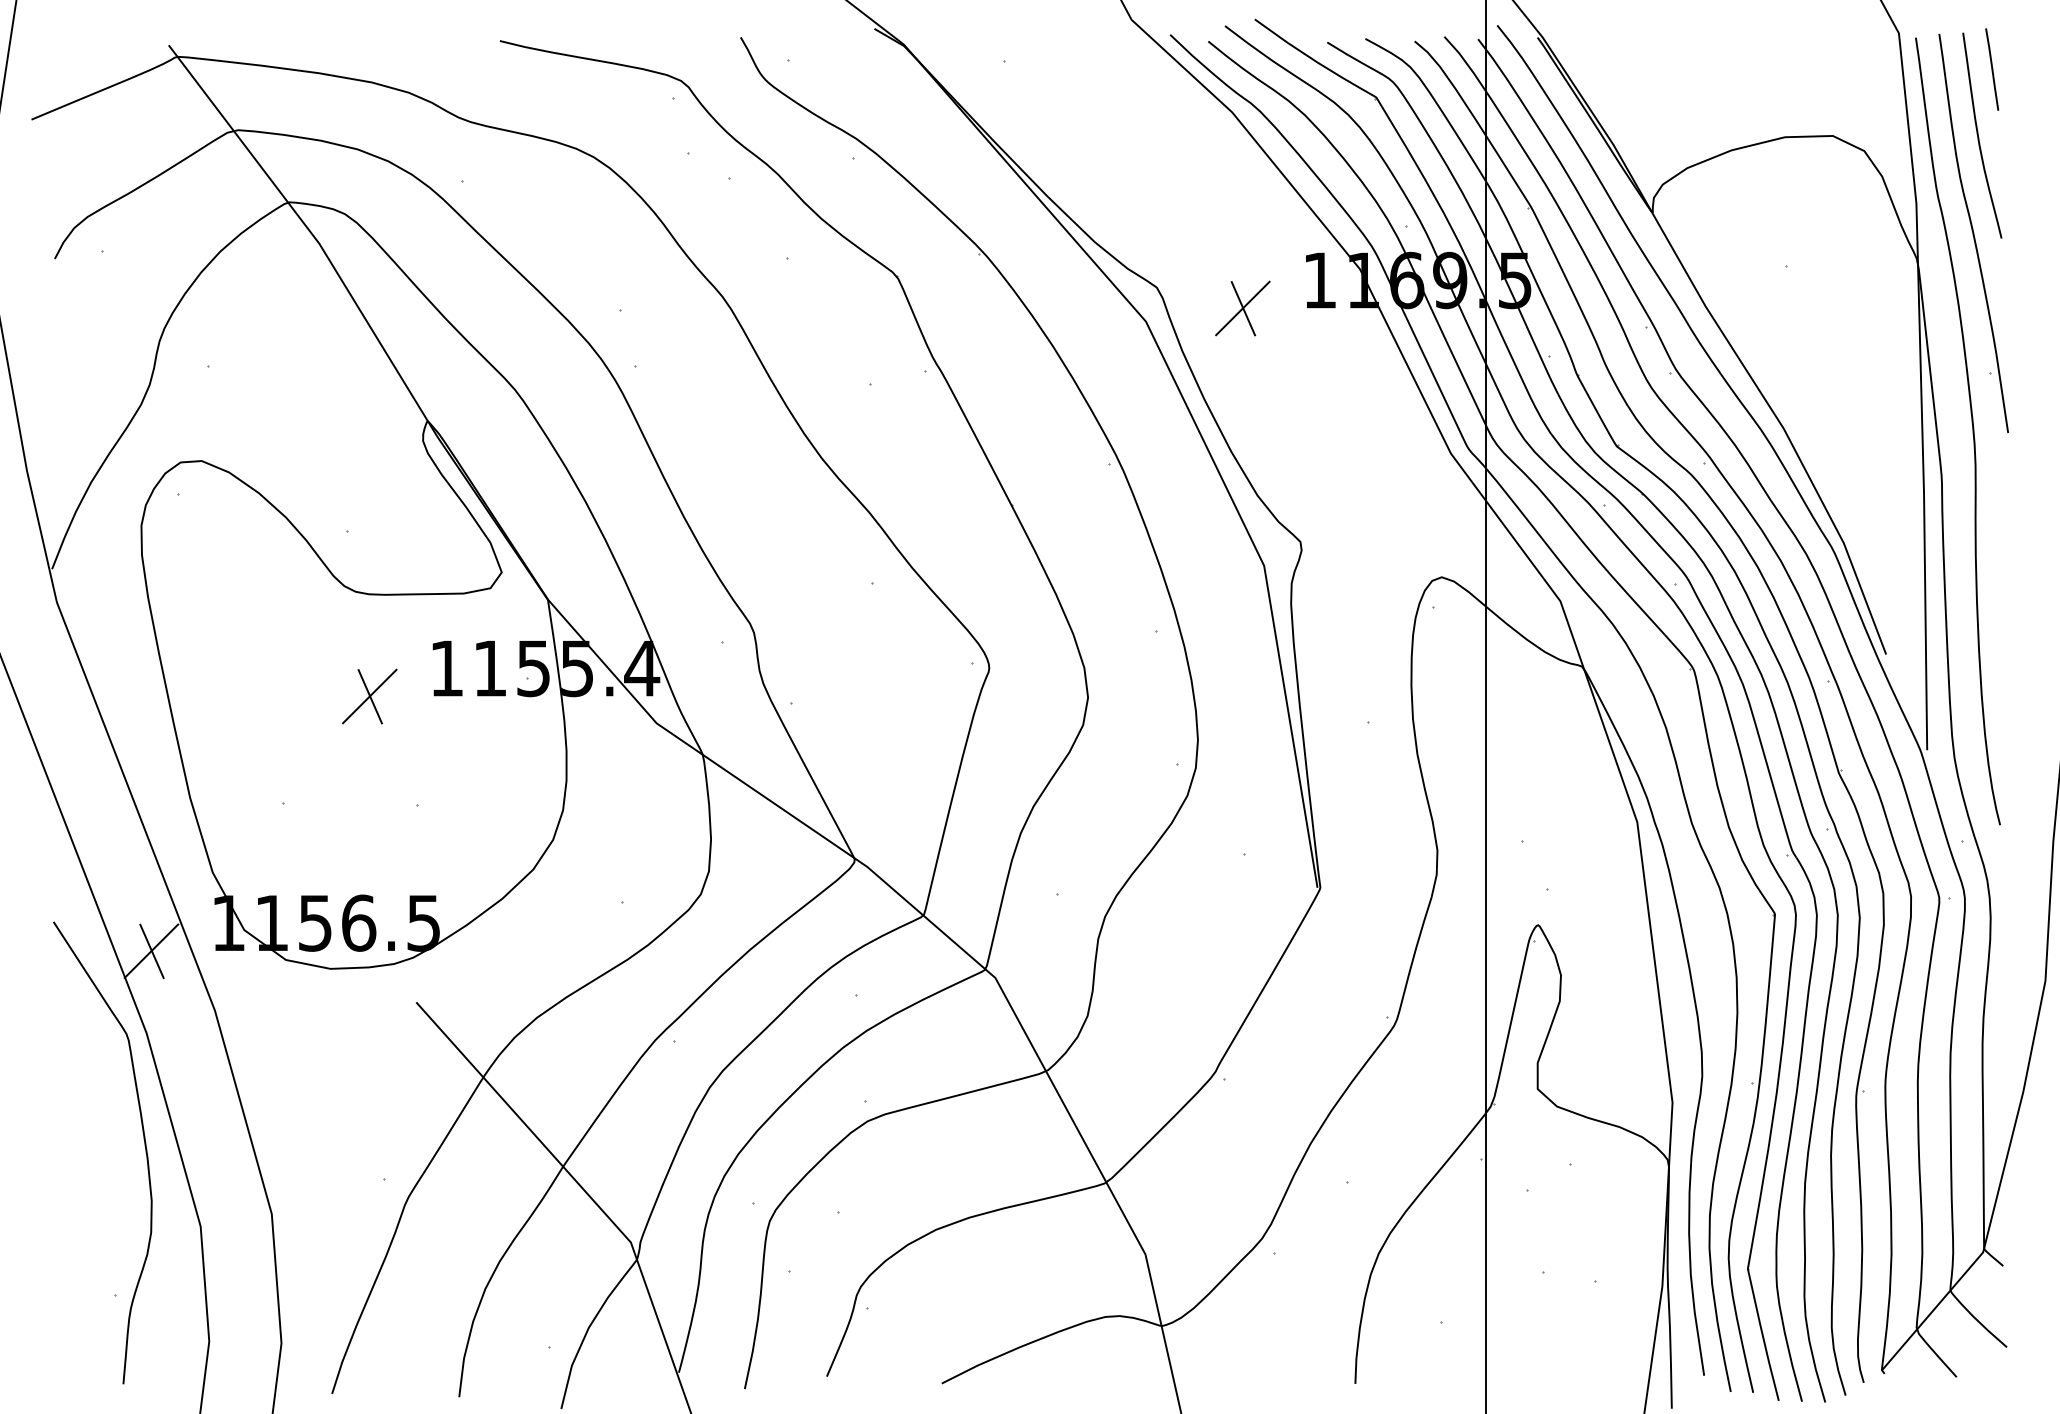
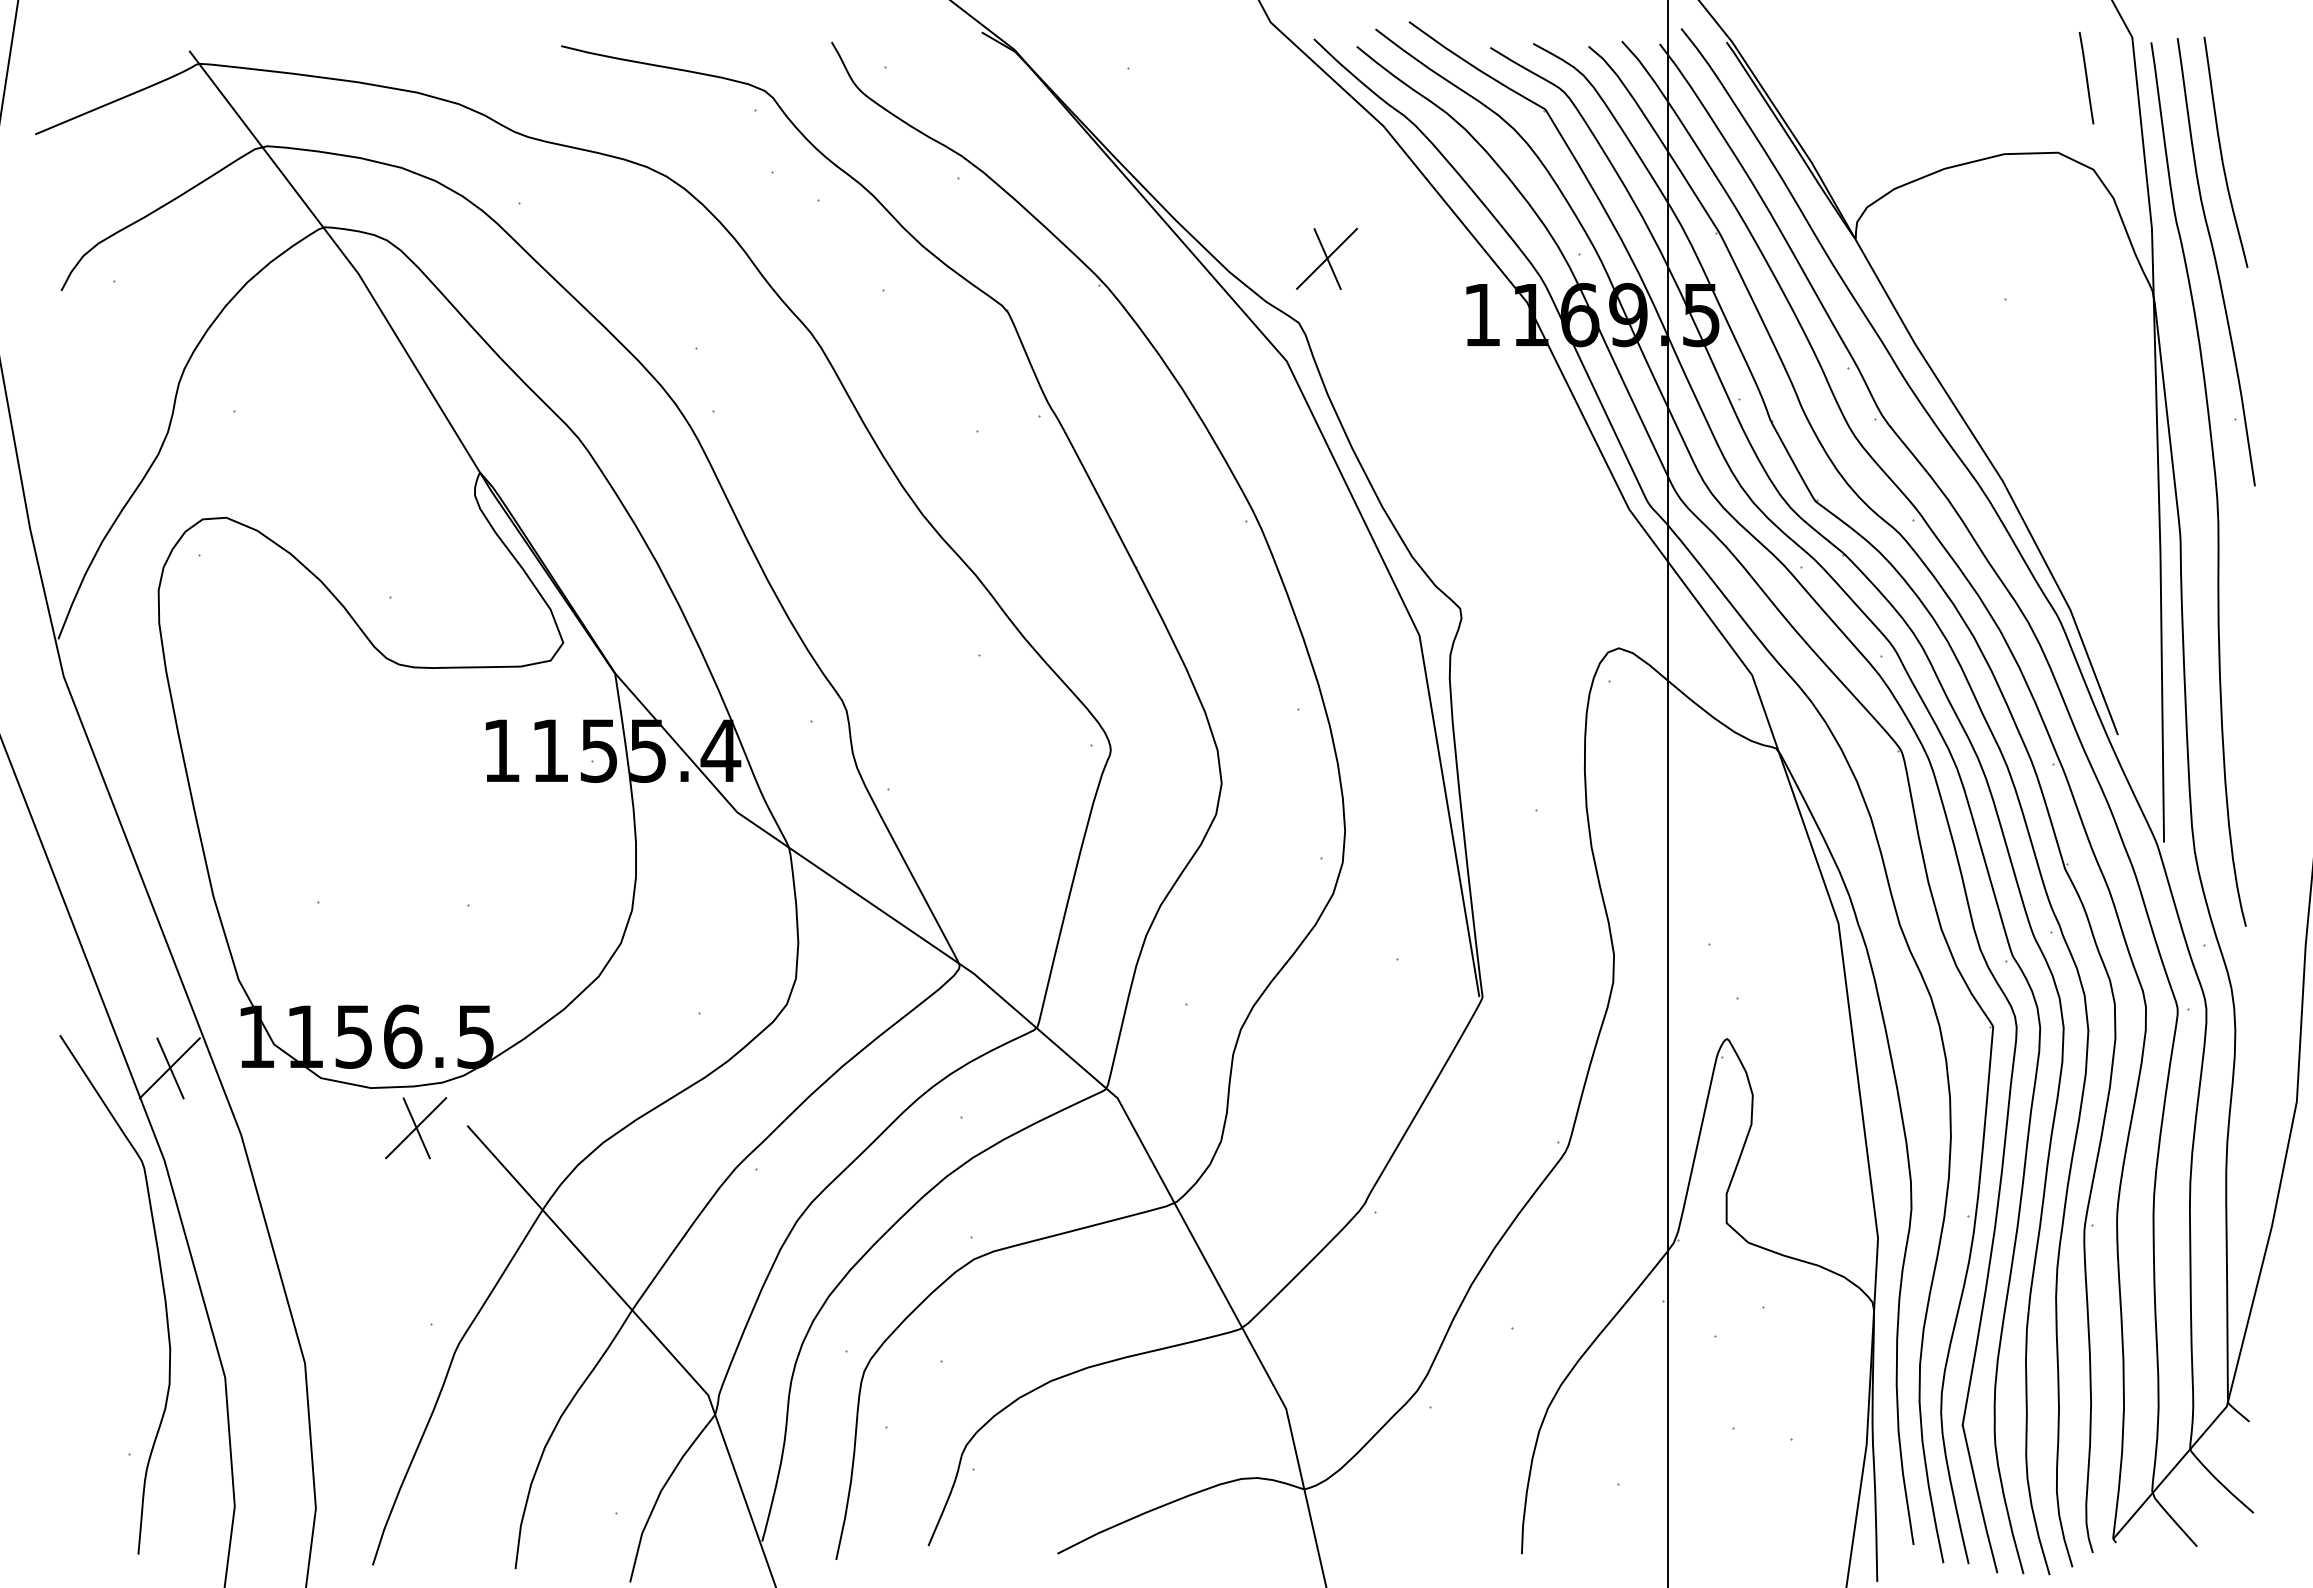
line: (1992, 69) -> (2086, 78), moved
part: (1242, 308) -> (1326, 258), moved
part: (369, 696) -> (415, 1128), moved

